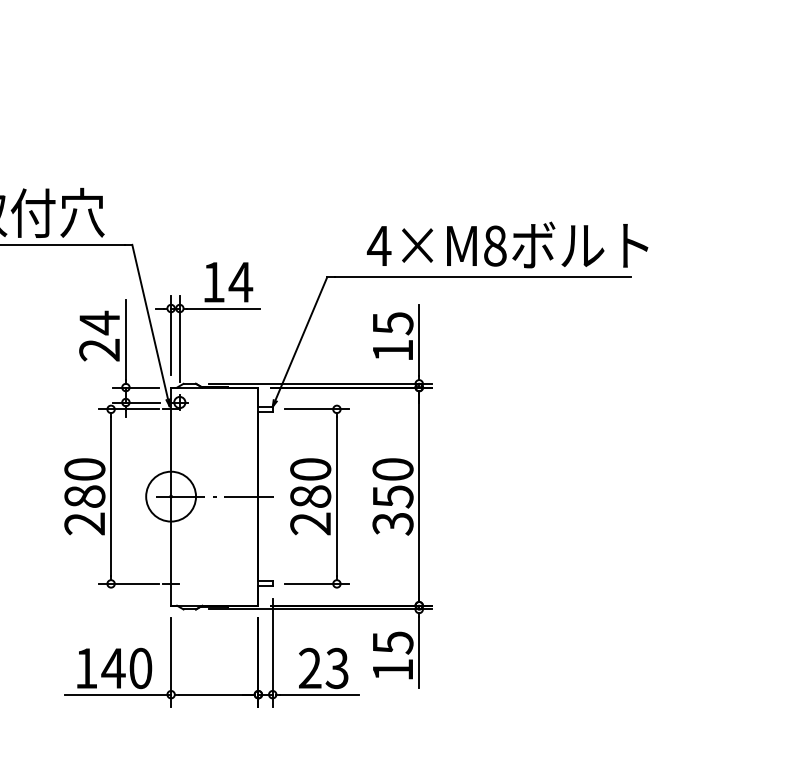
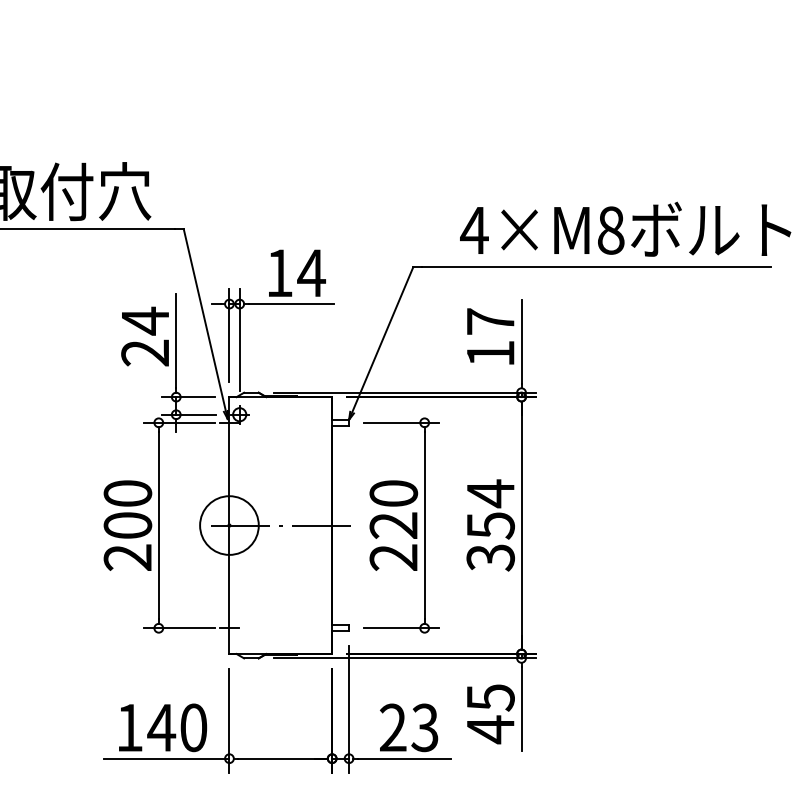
text: (393, 323) -> (491, 321), 15 -> 17
text: (392, 469) -> (490, 493), 350 -> 354
text: (84, 496) -> (127, 525), 280 -> 200
text: (310, 496) -> (393, 525), 280 -> 220
text: (392, 669) -> (490, 729), 15 -> 45

